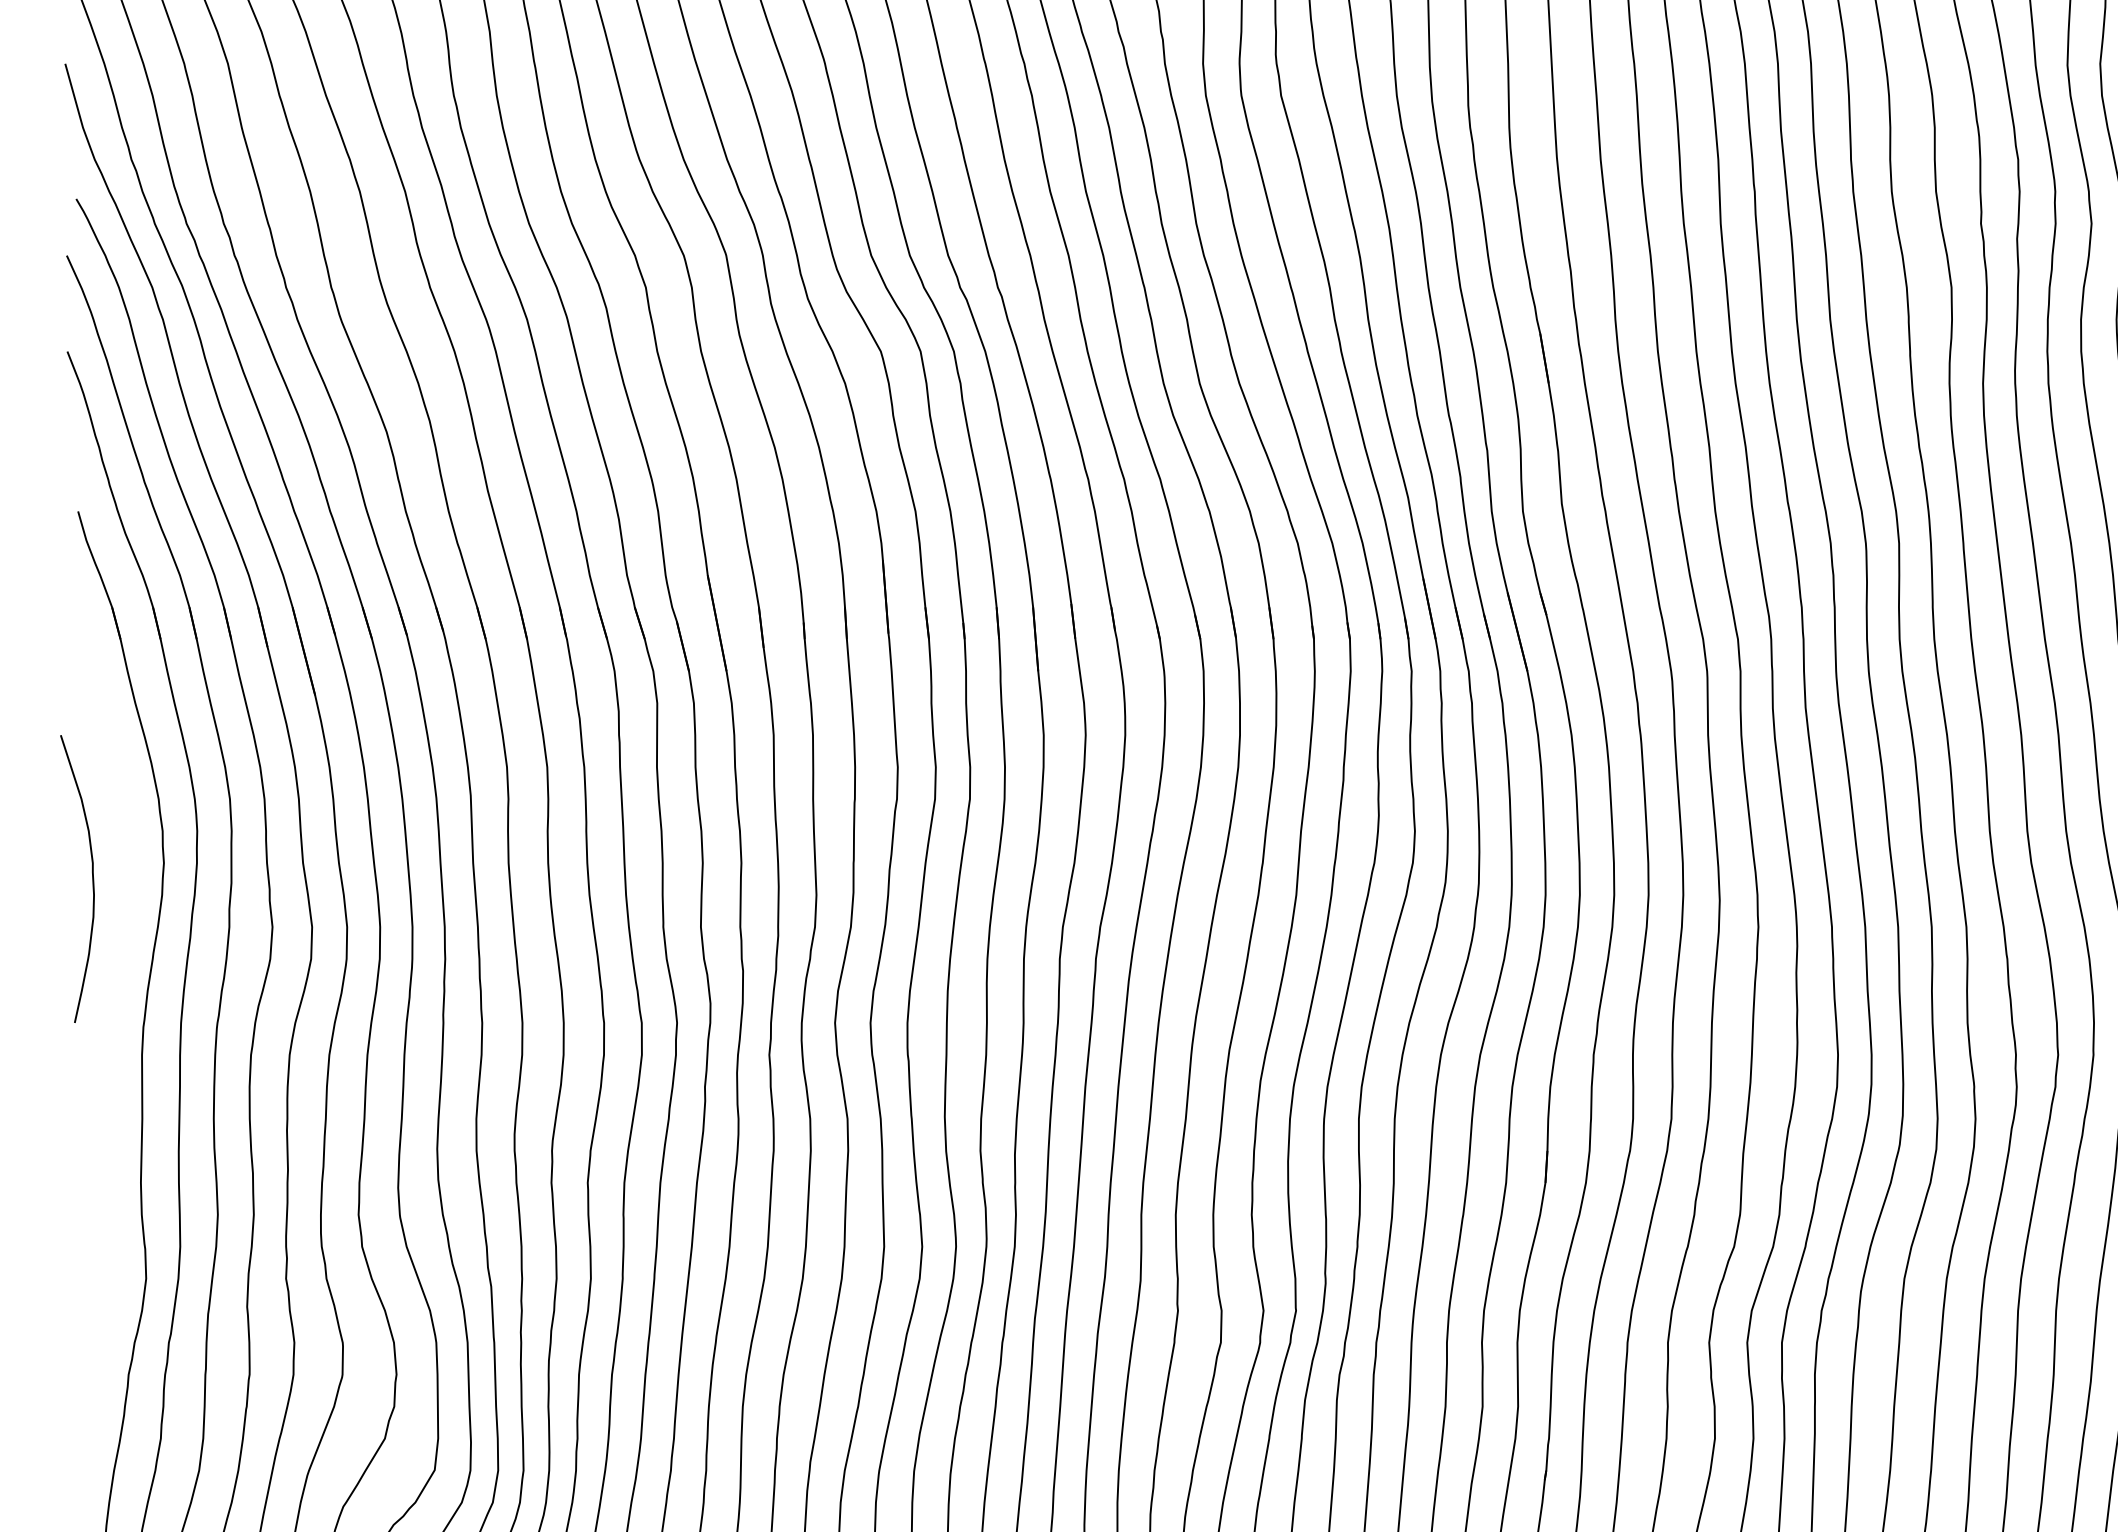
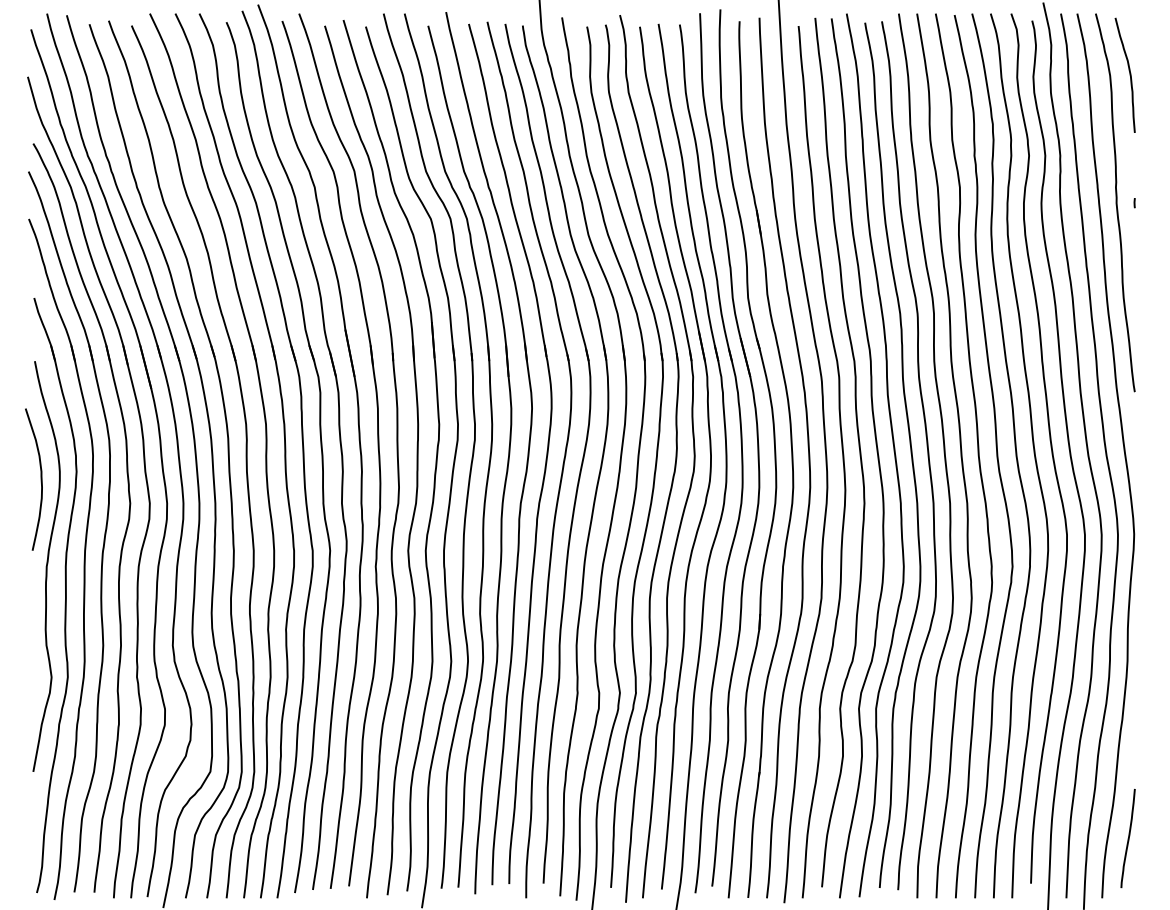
curve: (102, 1054) -> (46, 566), added

